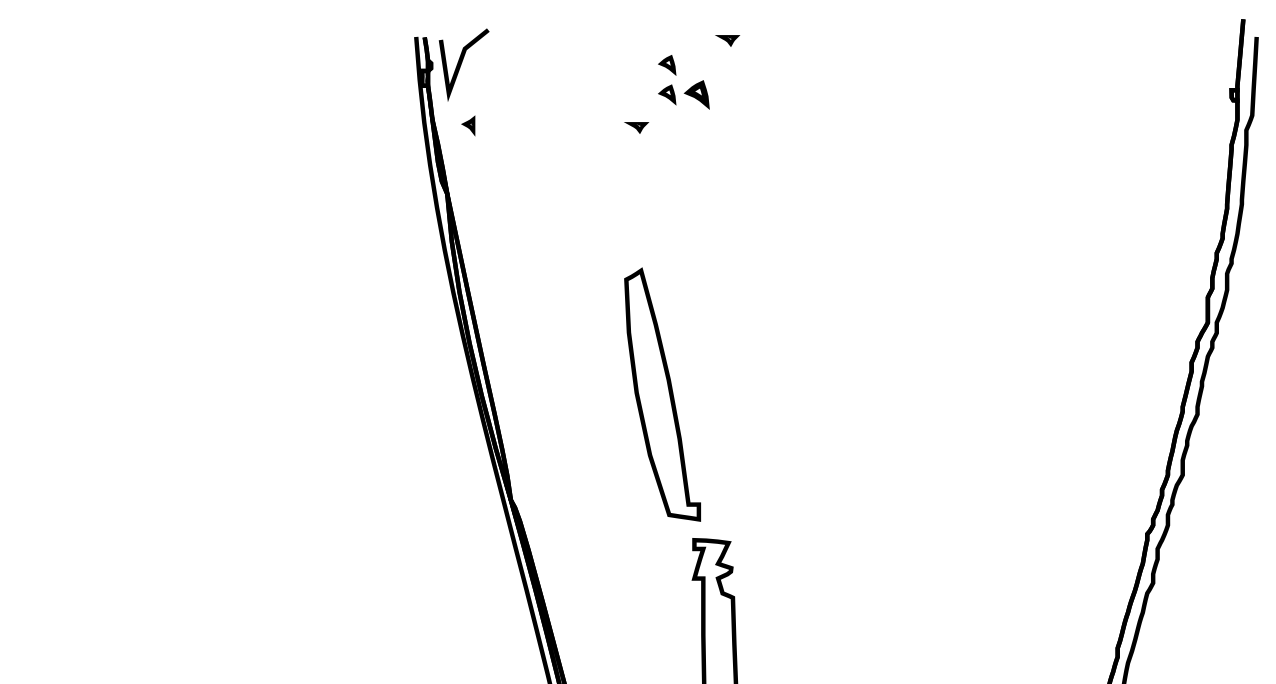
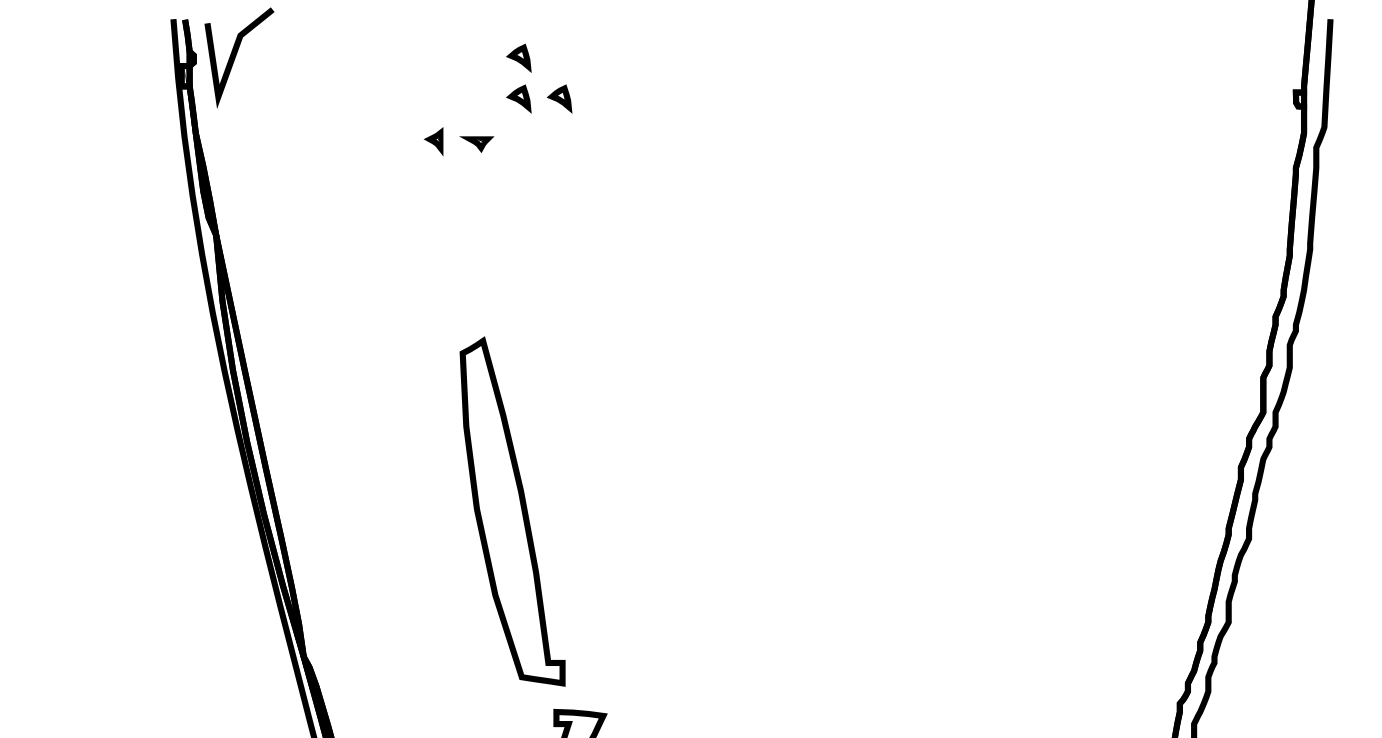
part: (727, 40) -> (601, 24), removed
part: (696, 94) -> (559, 98), size x0.71
part: (468, 125) -> (434, 141), moved

